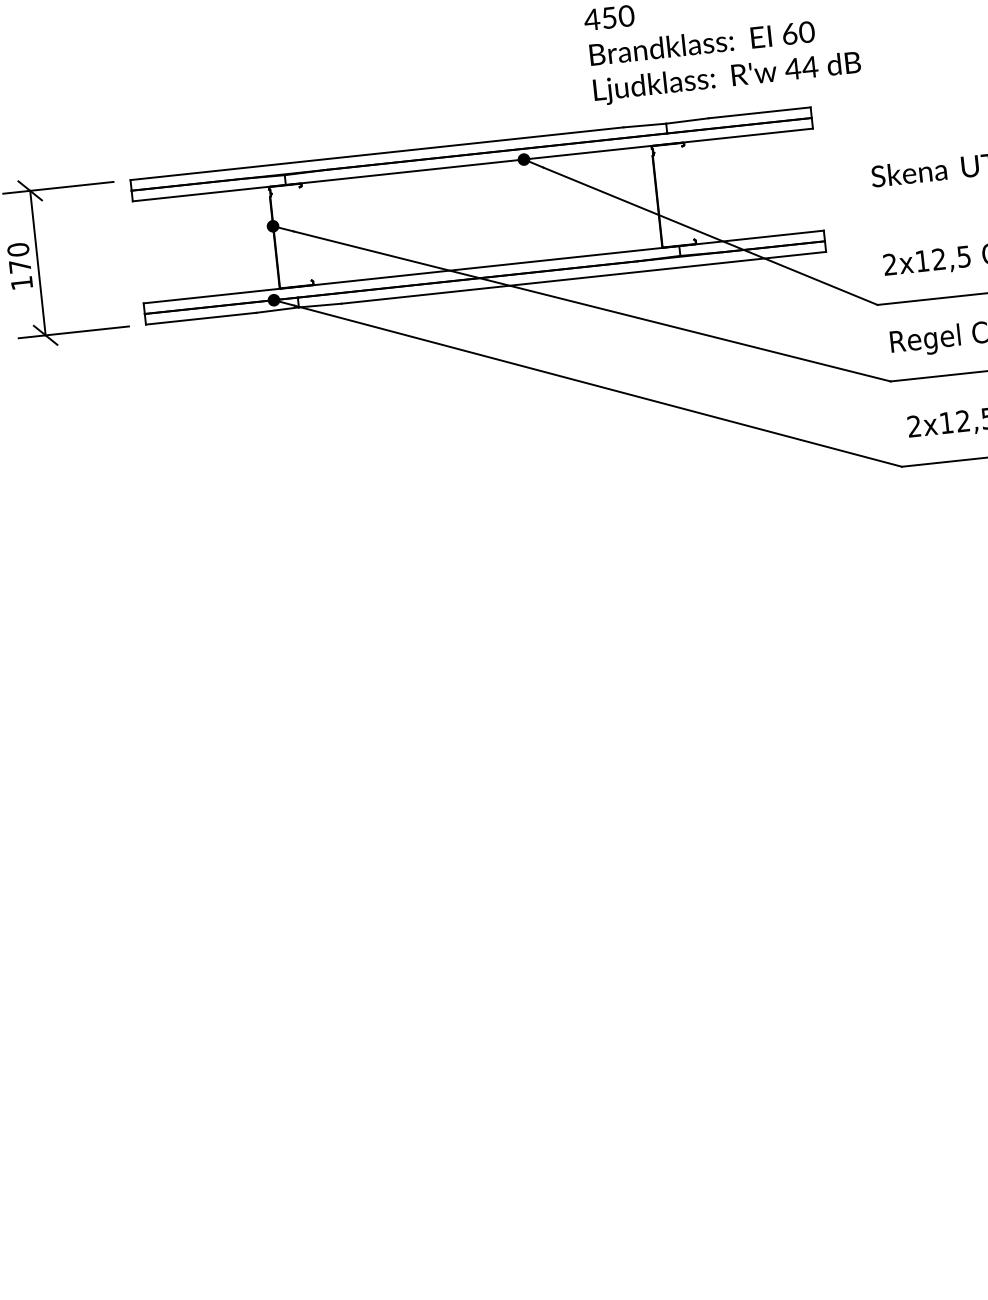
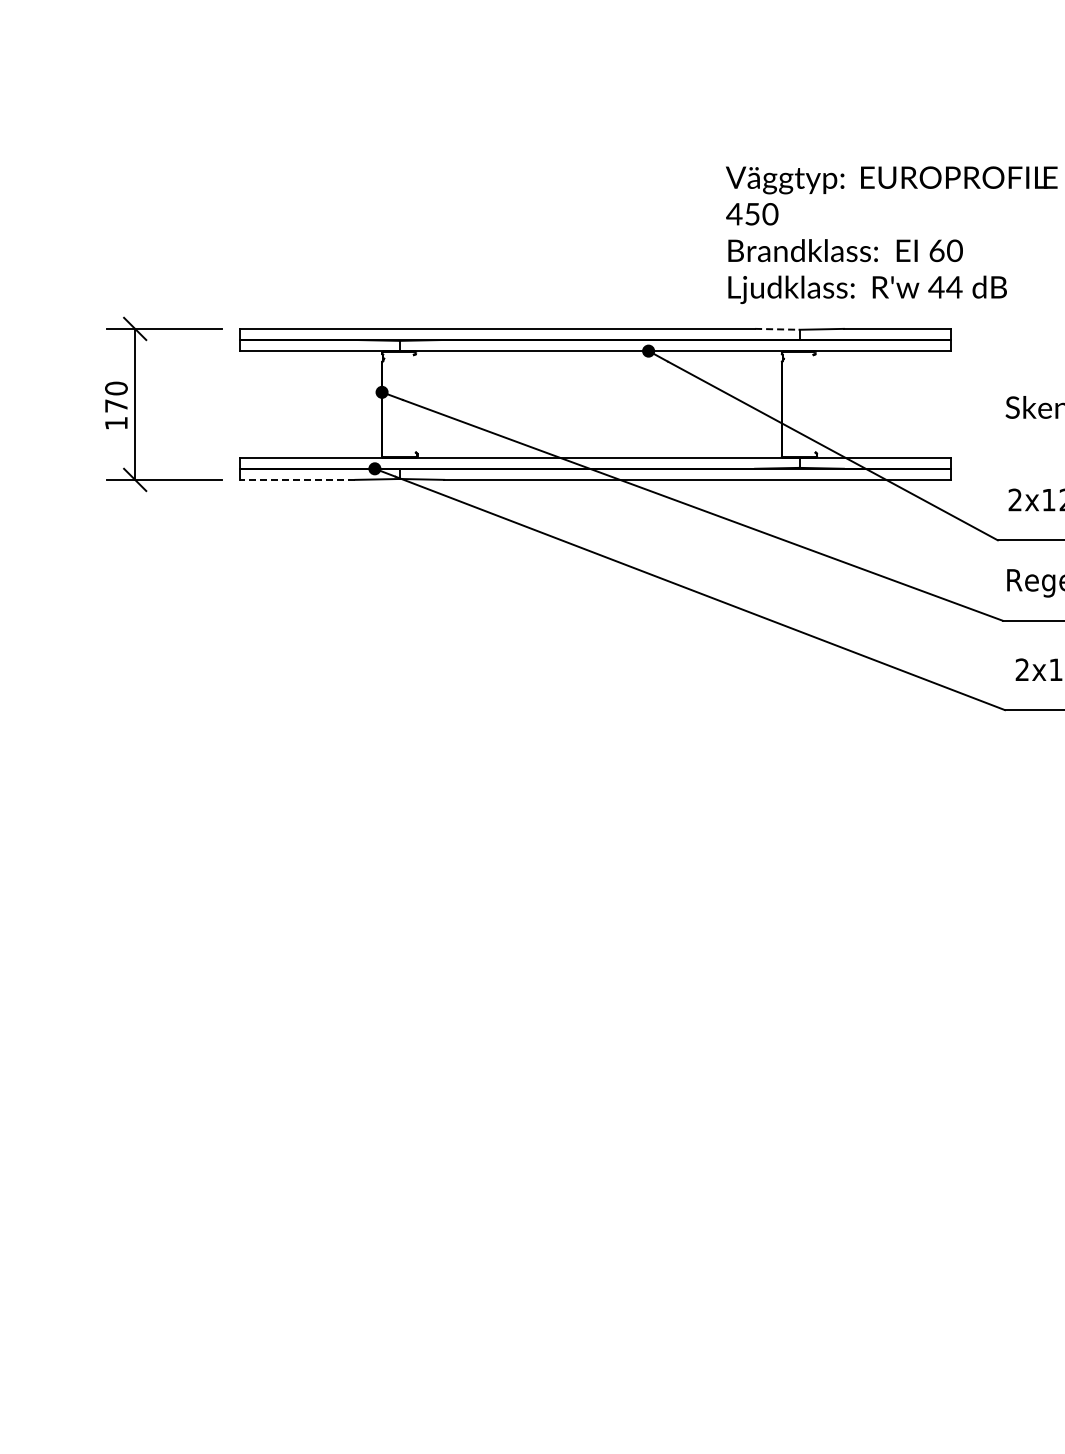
line: (645, 125) -> (777, 329), solid -> dashed
line: (201, 318) -> (297, 479), solid -> dashed

